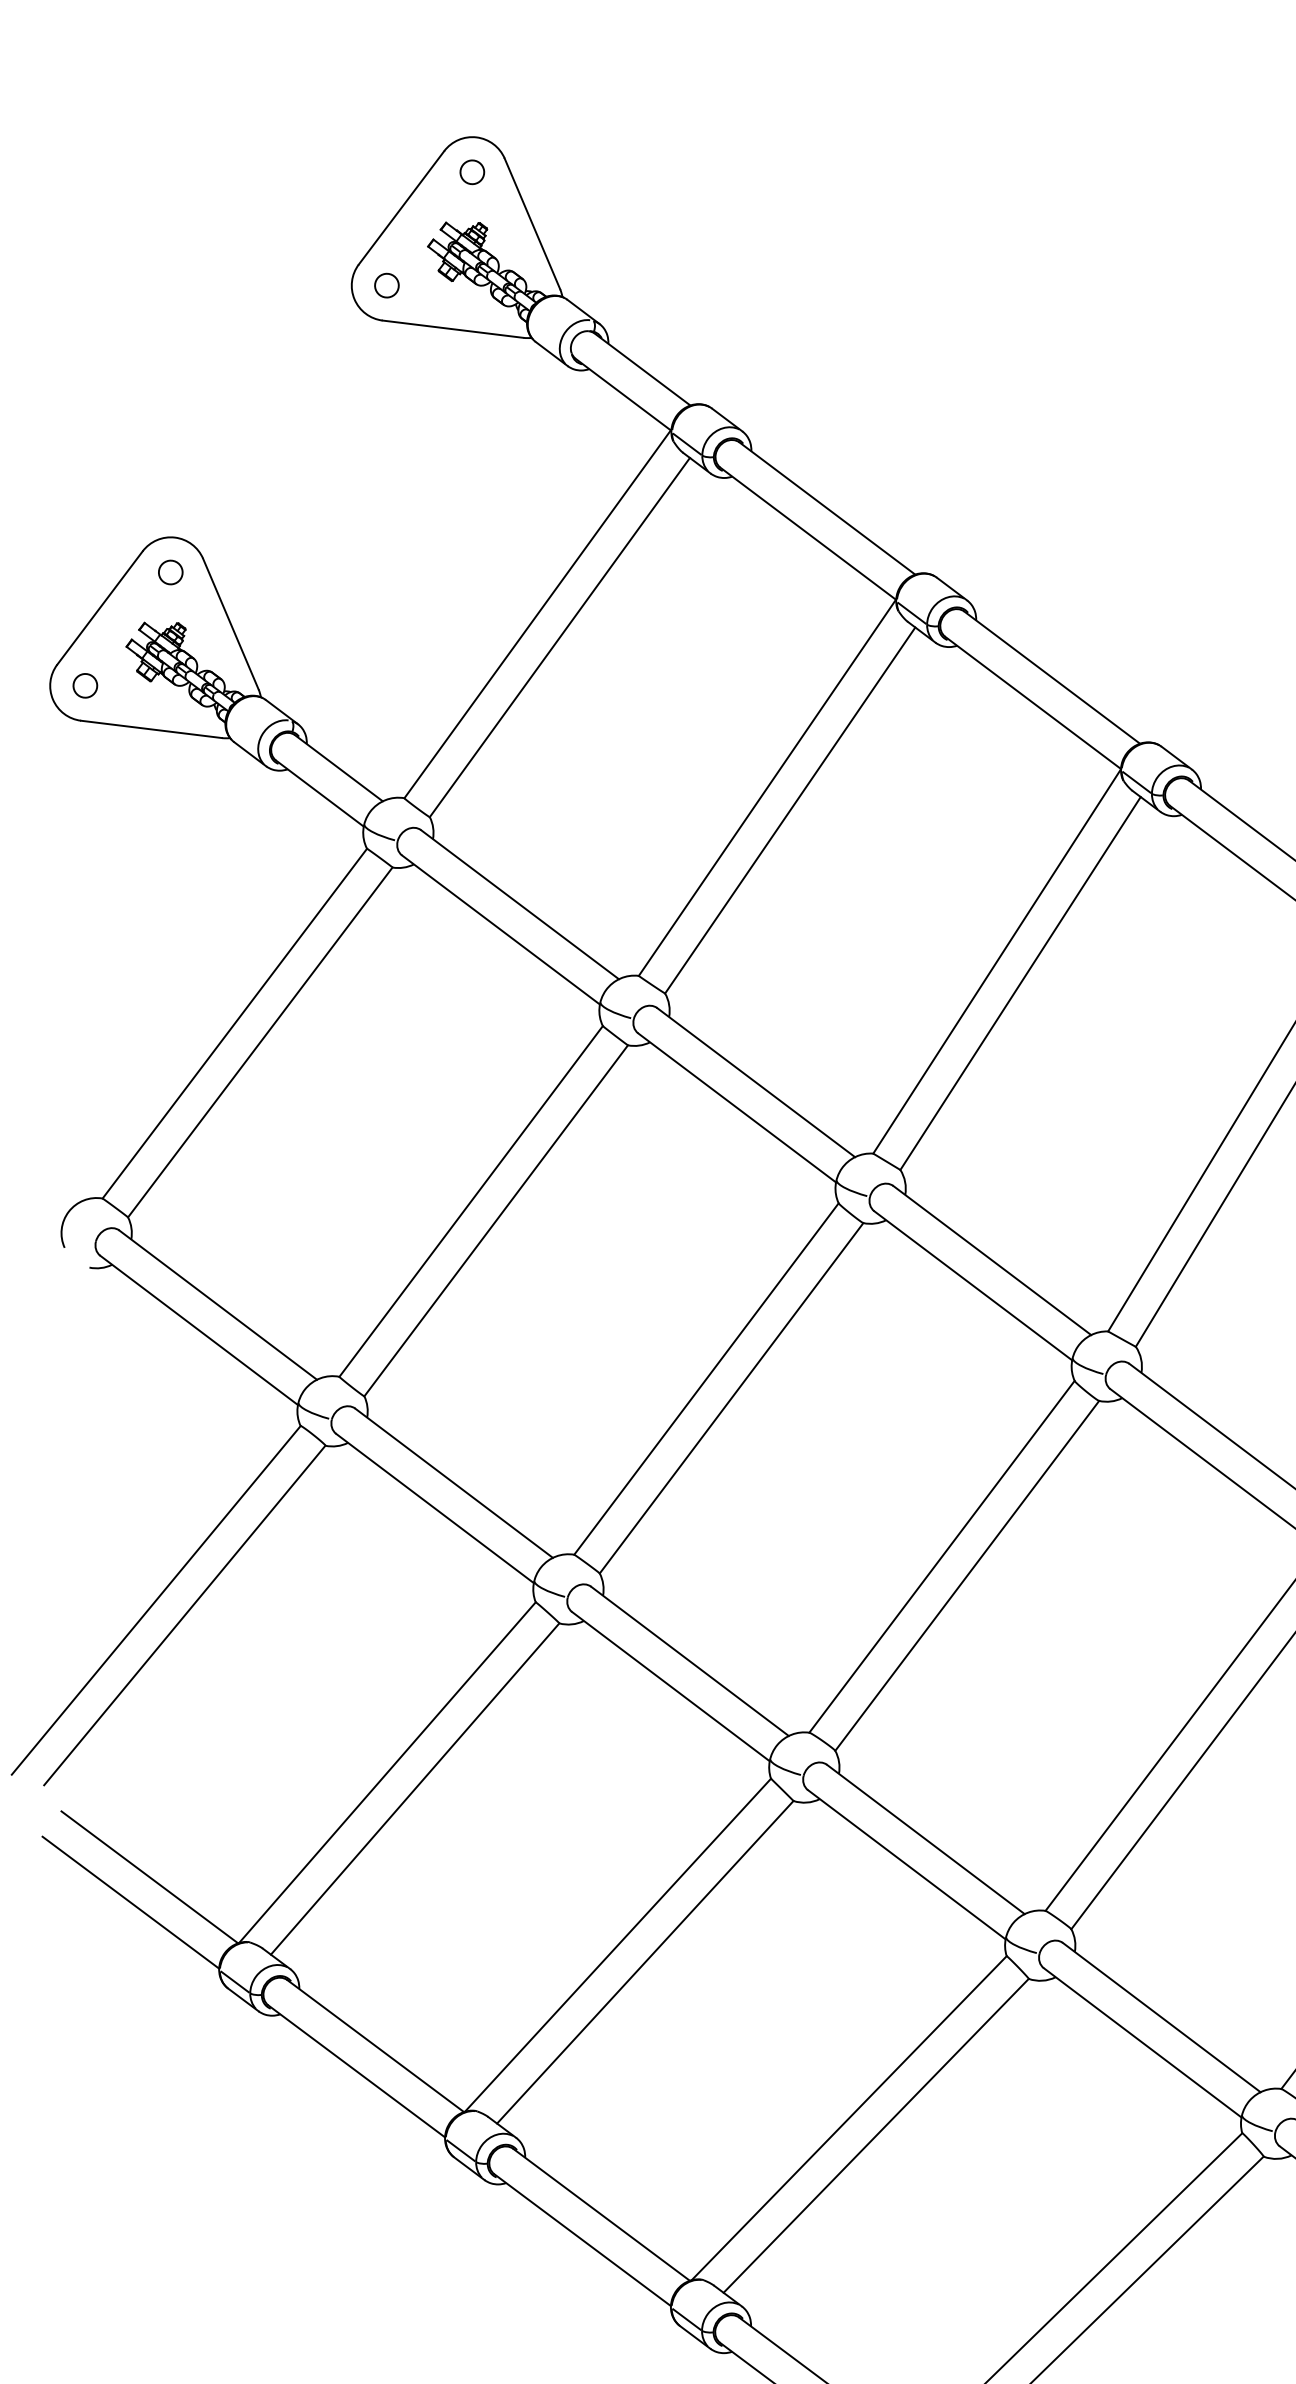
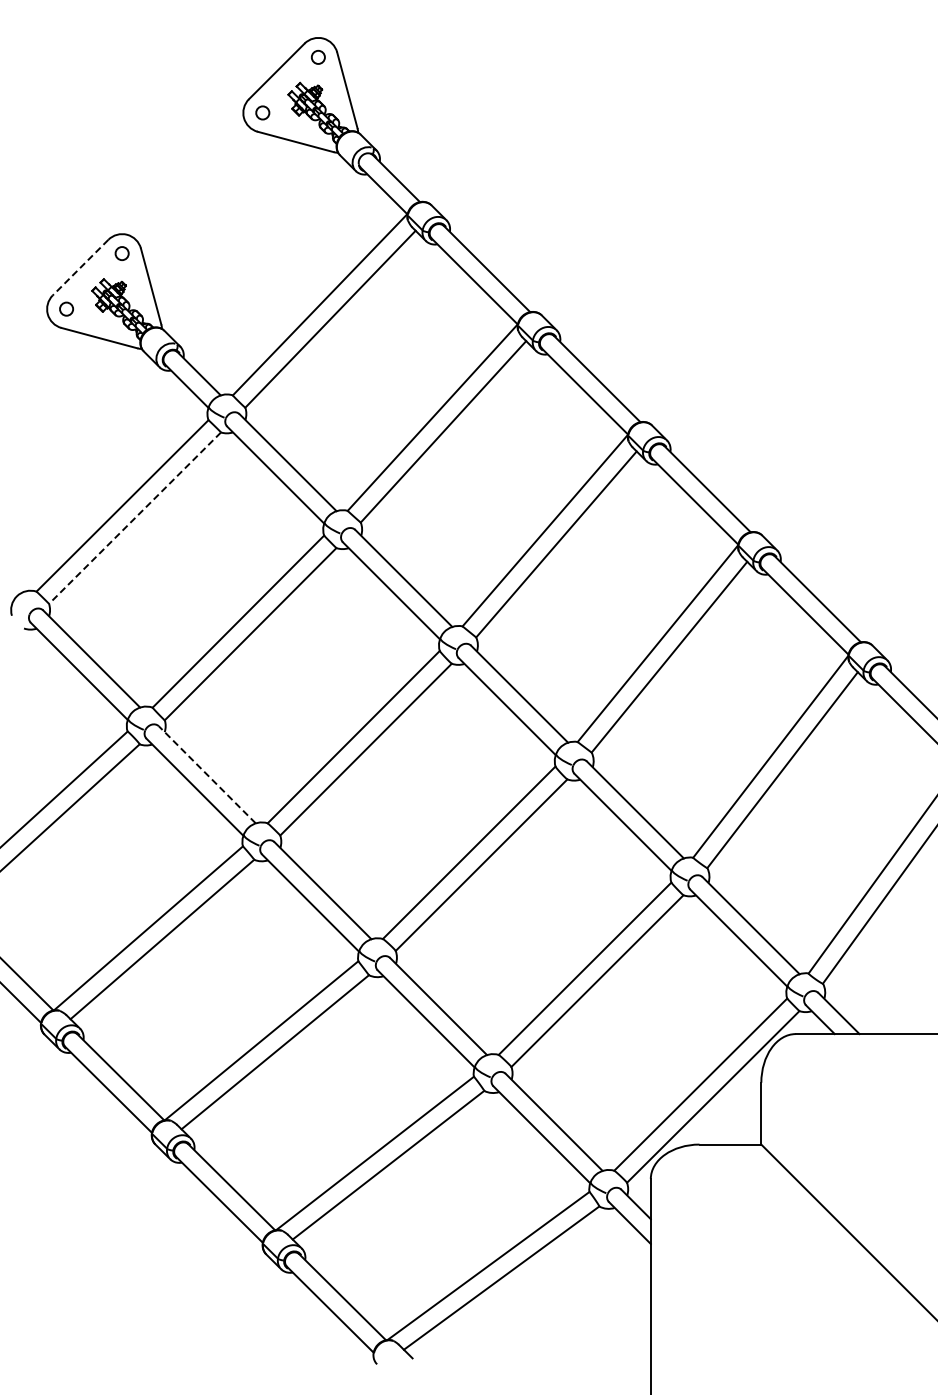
line: (99, 607) -> (80, 267), solid -> dashed
line: (259, 1043) -> (134, 518), solid -> dashed
line: (454, 1482) -> (207, 774), solid -> dashed

